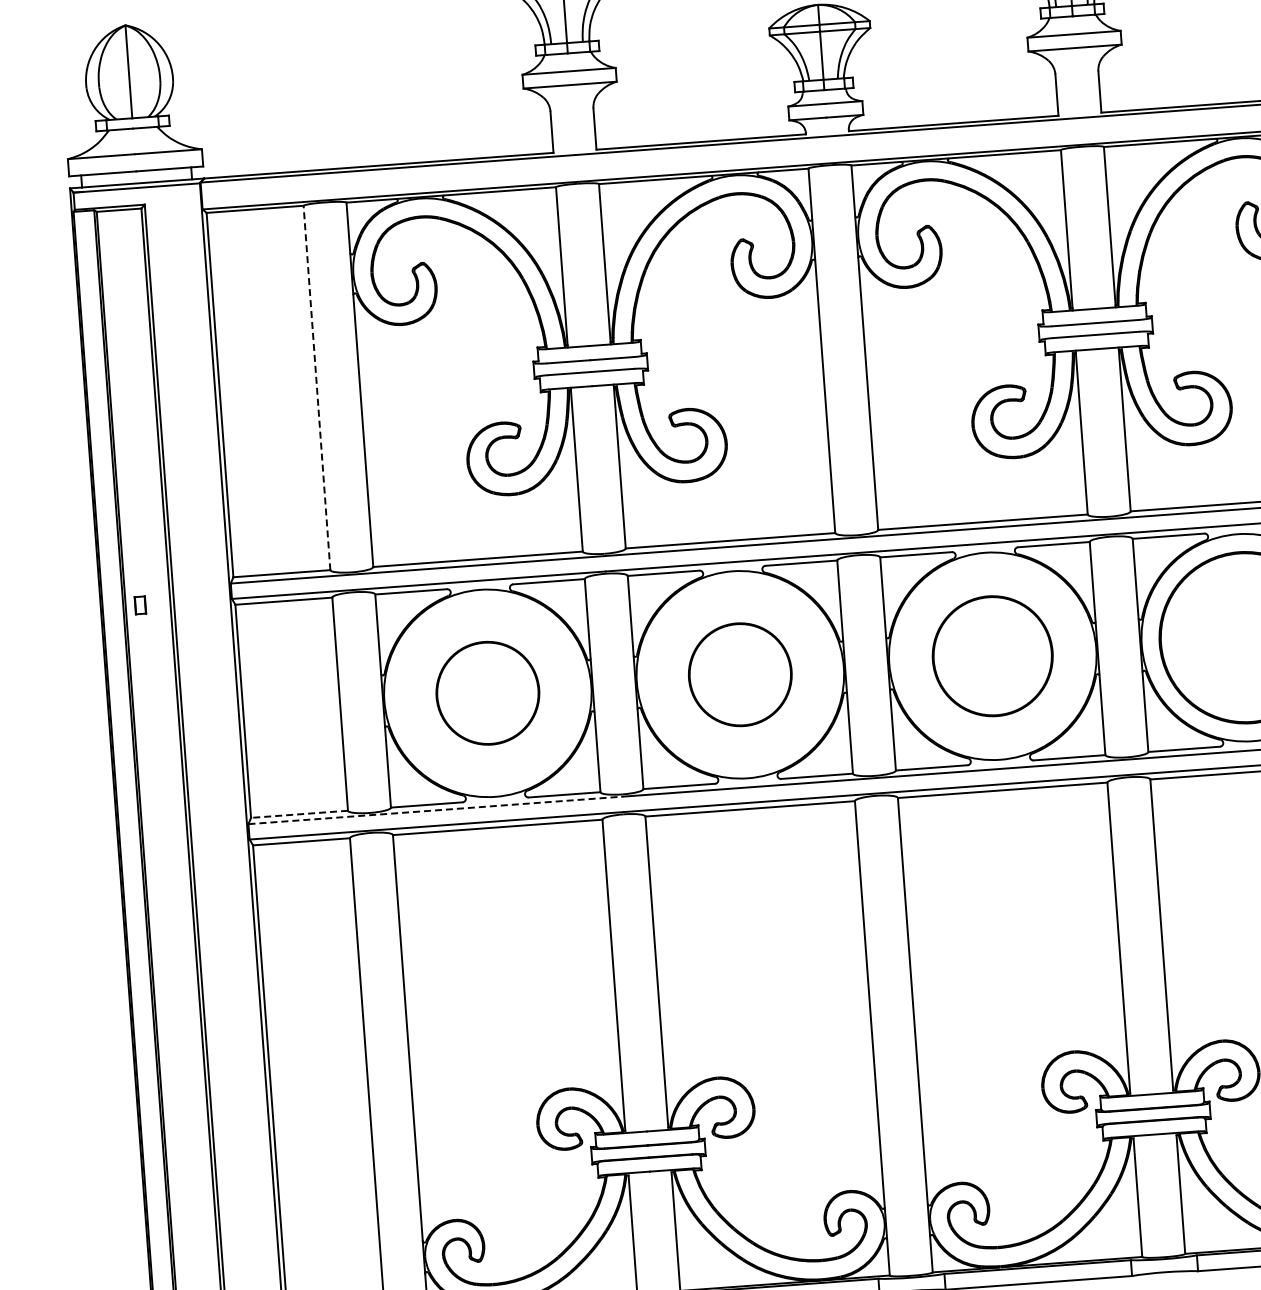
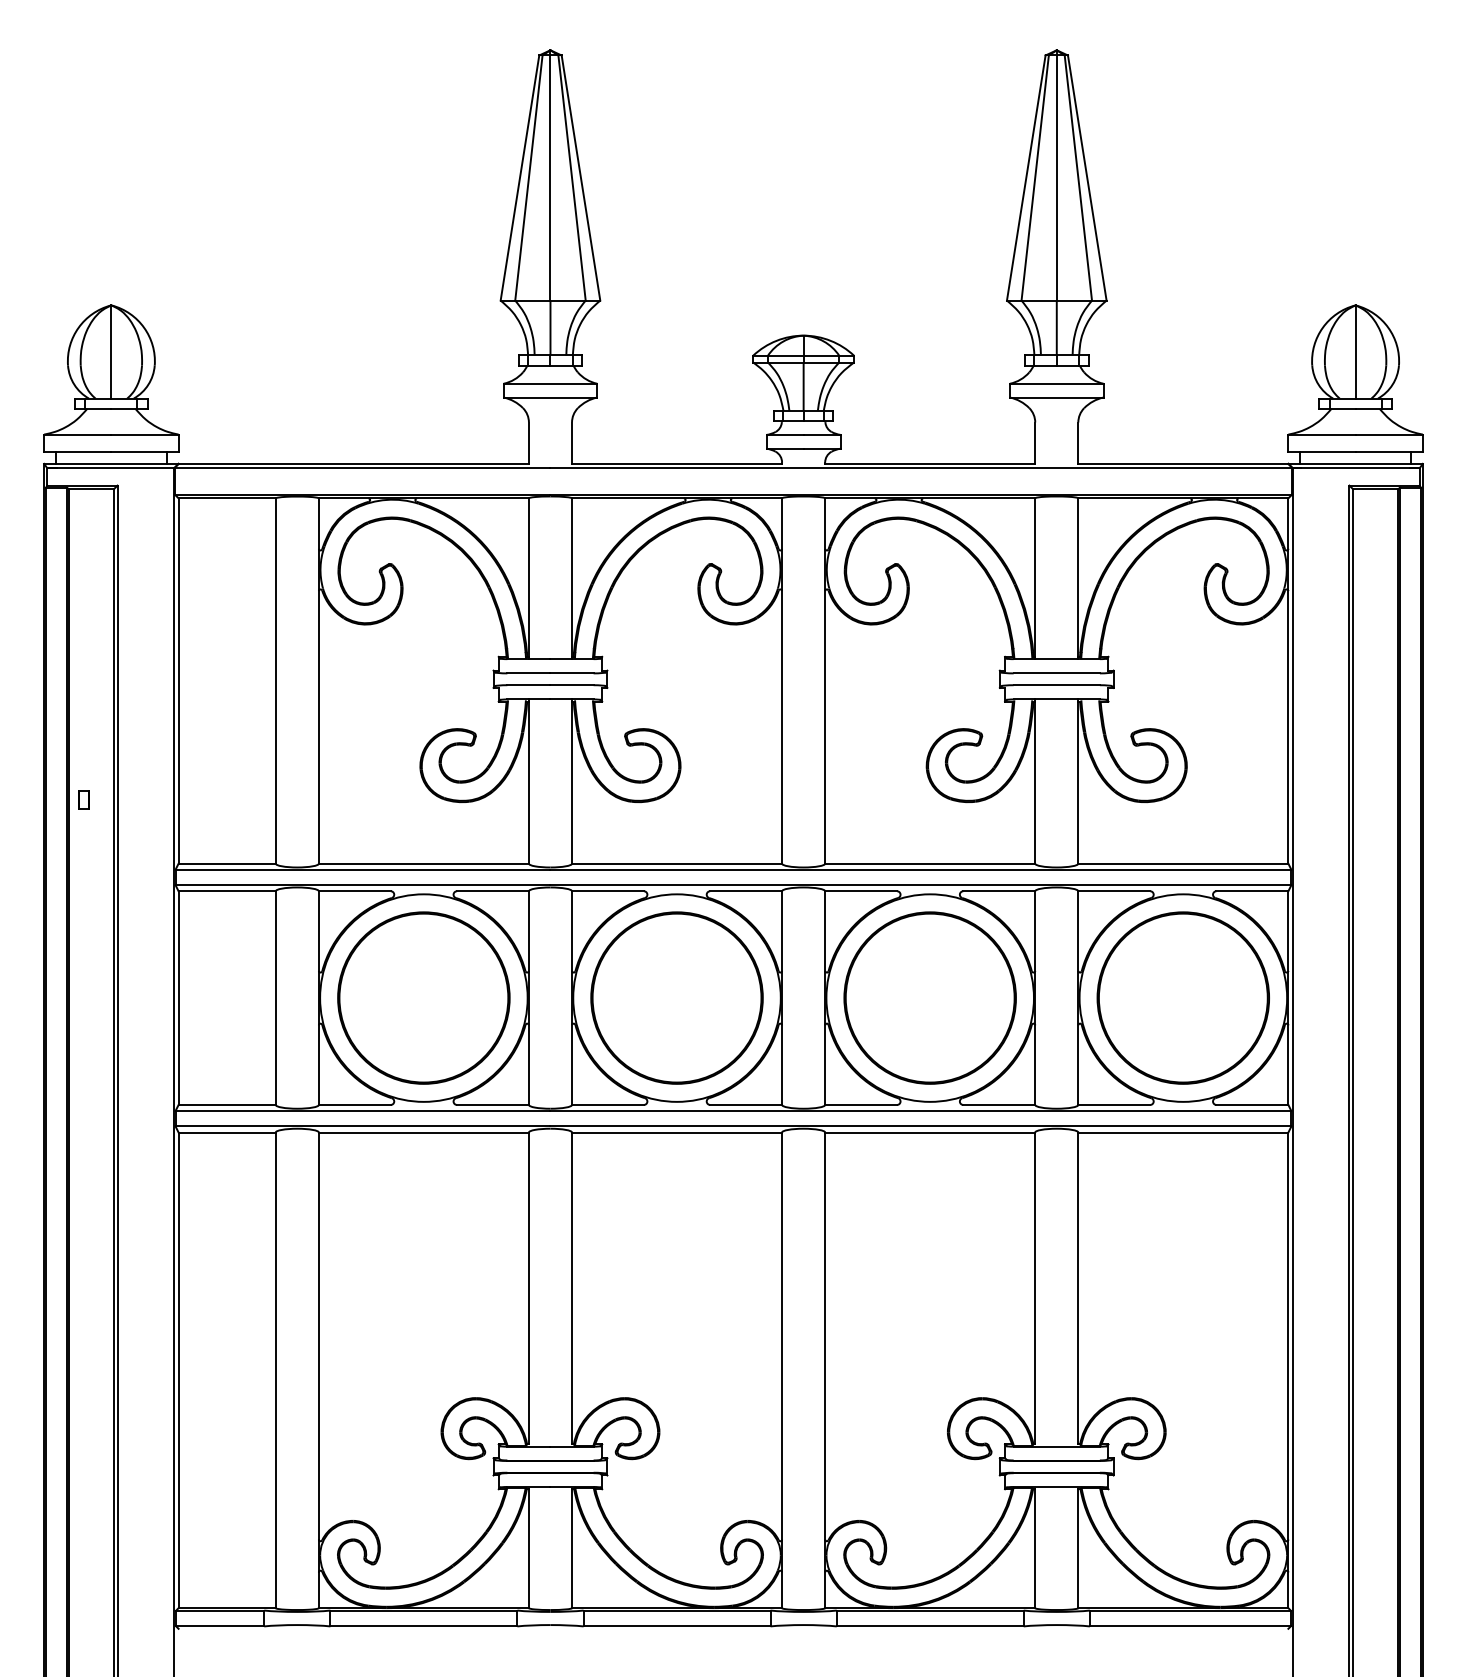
line: (316, 388) -> (275, 681), dashed -> solid
part: (140, 604) -> (83, 799), moved
circle: (992, 655) -> (929, 997), size x1.43
circle: (739, 674) -> (676, 997), size x1.67
circle: (487, 692) -> (423, 997), size x1.67
line: (435, 810) -> (363, 1111), dashed -> solid
line: (299, 813) -> (227, 1104), dashed -> solid

